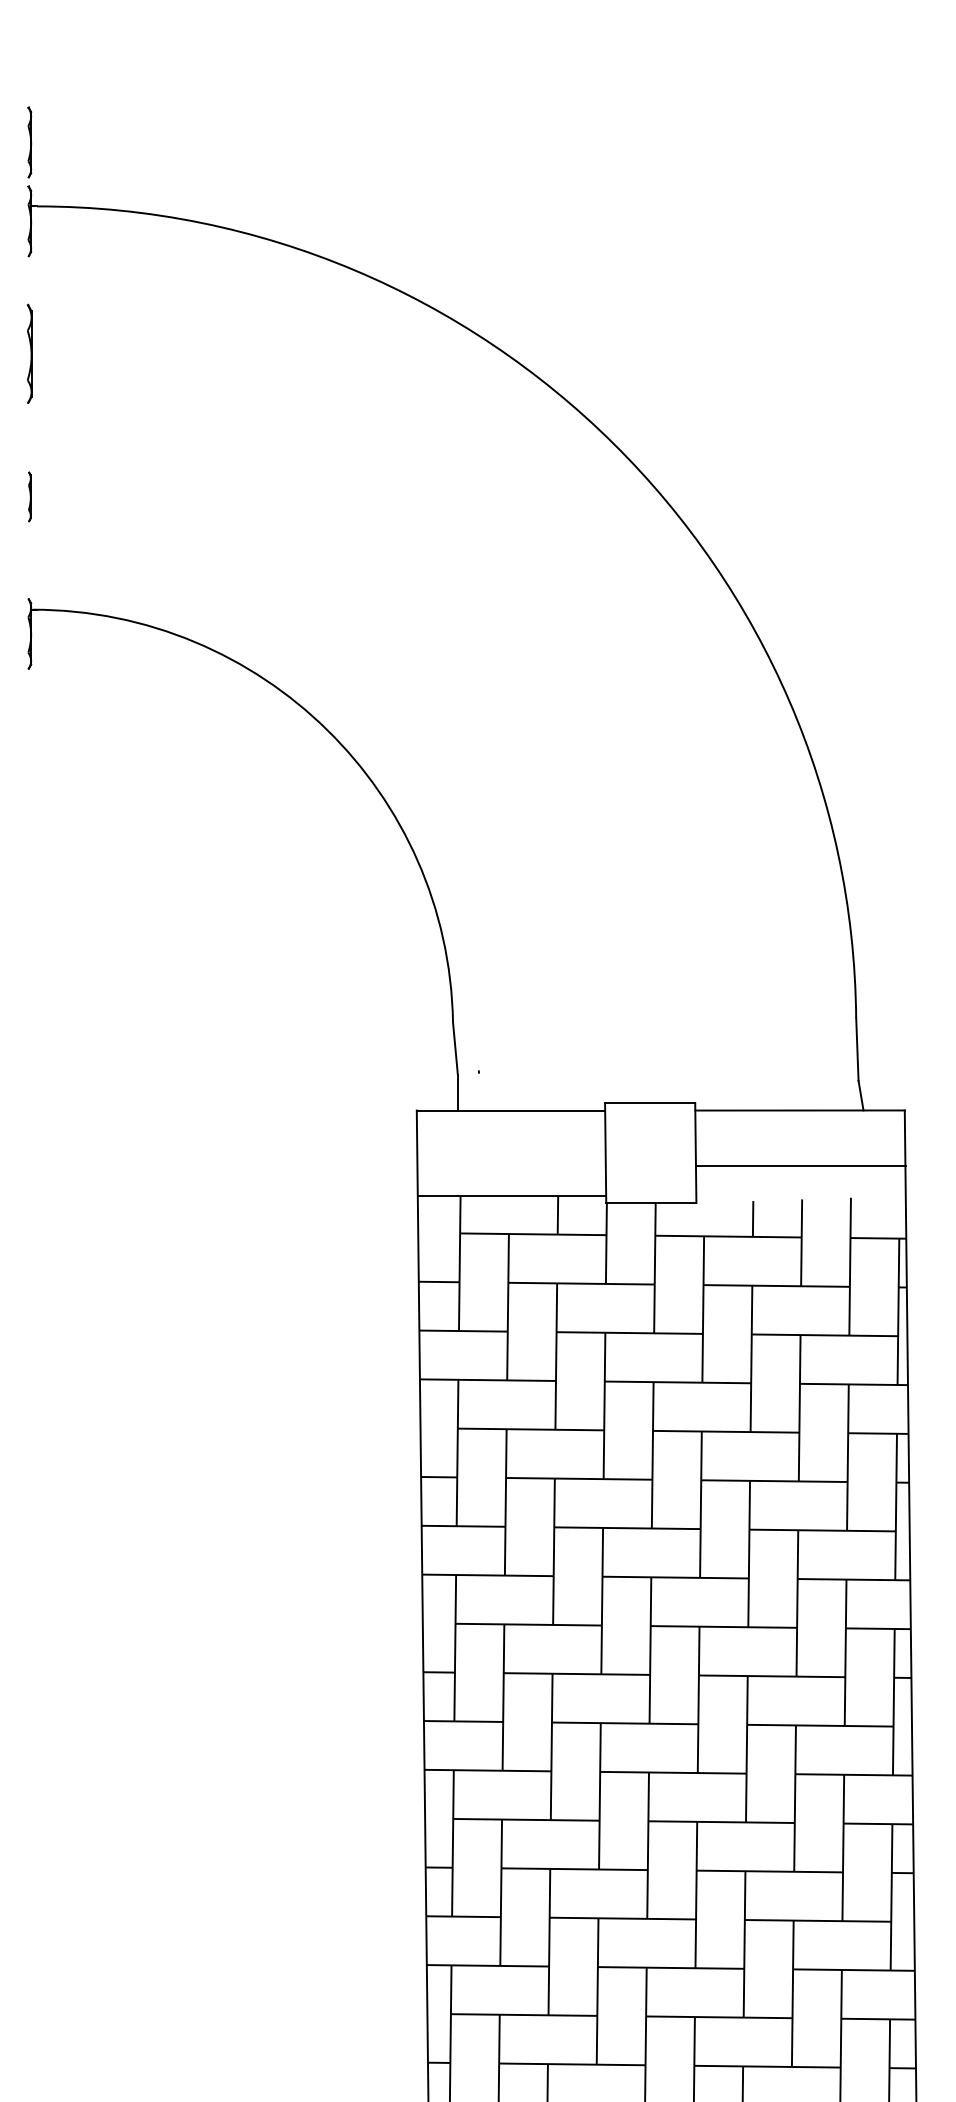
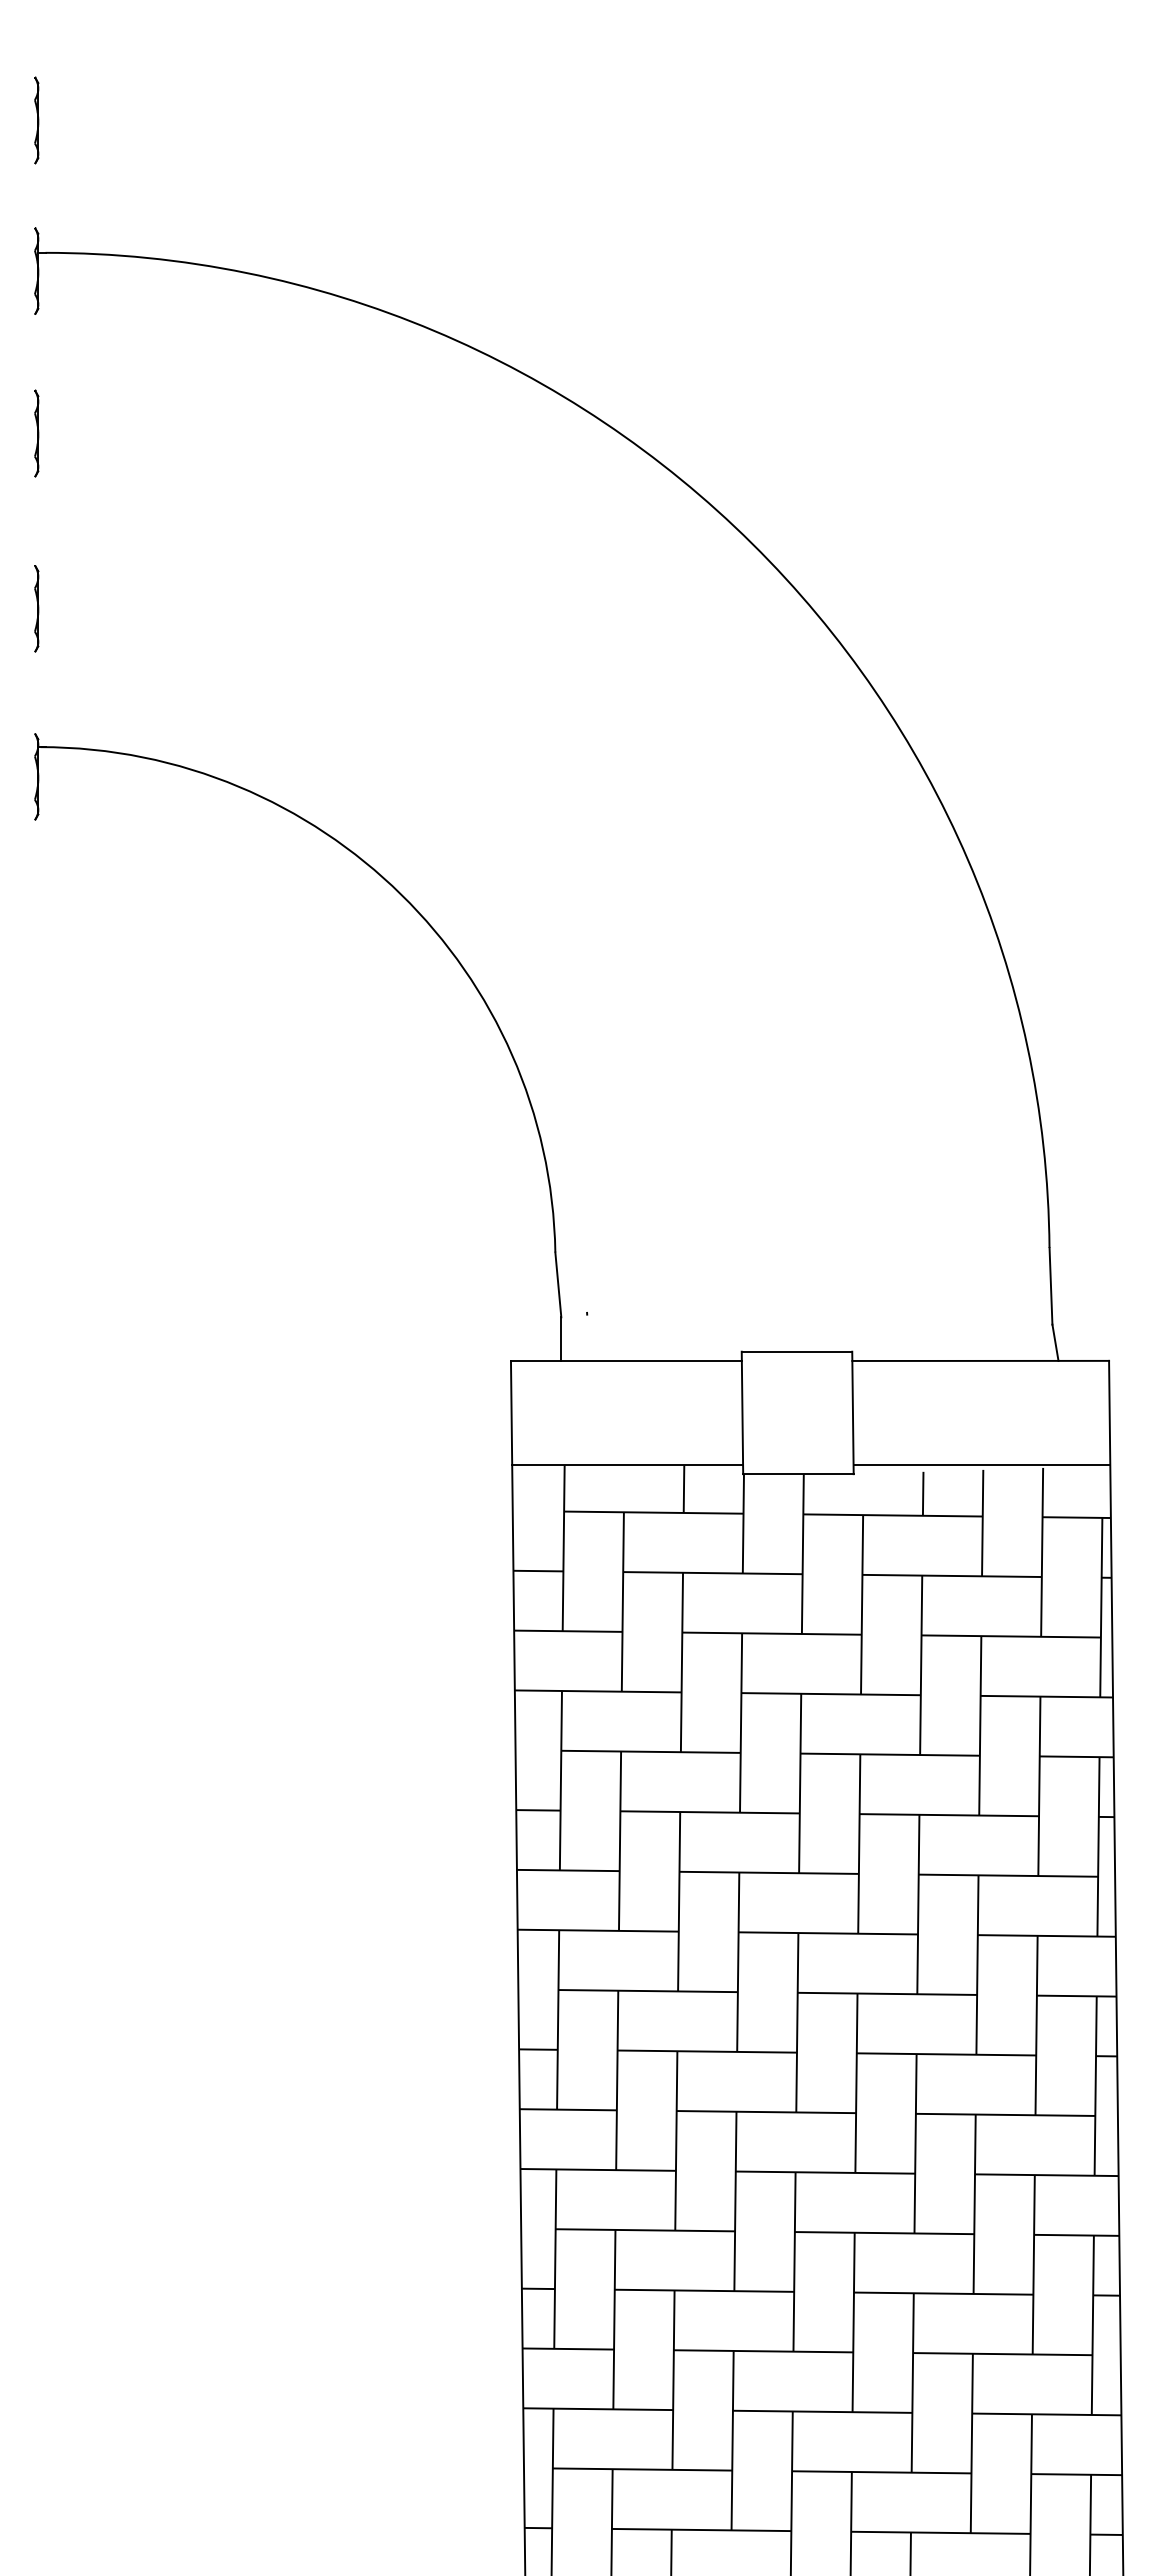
part: (29, 142) -> (36, 120), moved
part: (29, 353) -> (36, 433), size x0.71
part: (29, 496) -> (36, 608), size x1.43
line: (800, 1165) -> (981, 1465), moved

